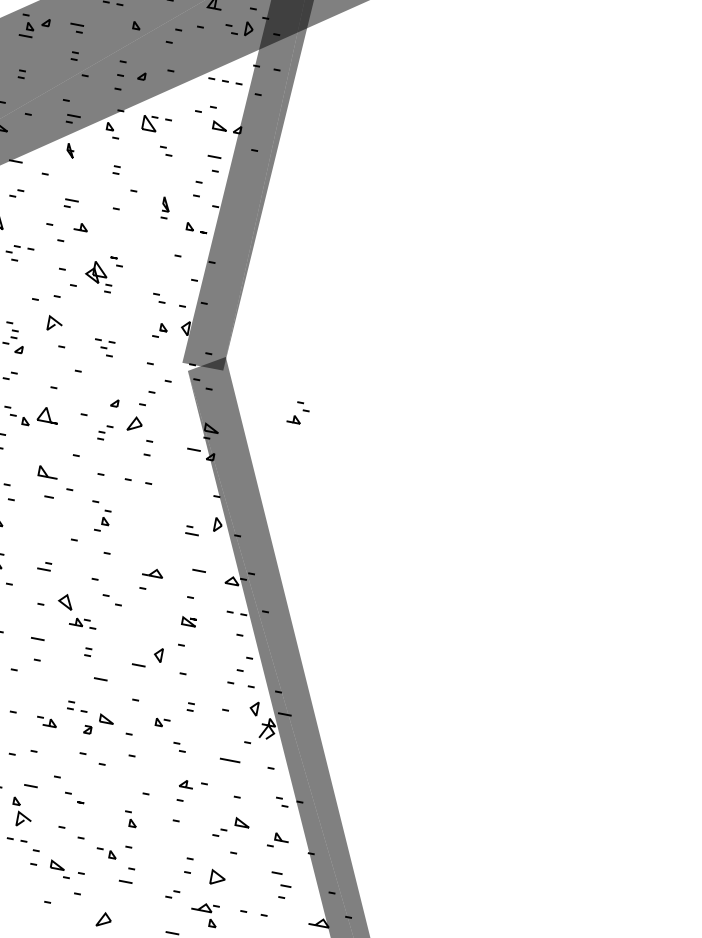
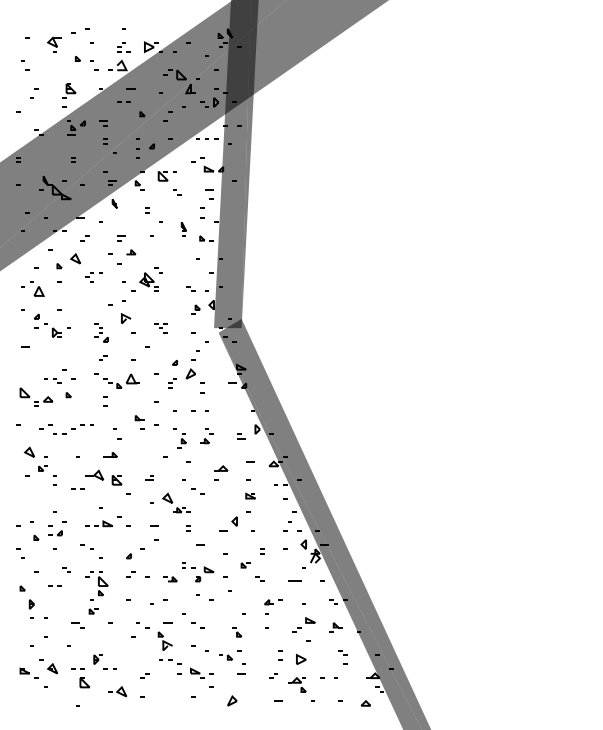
part: (297, 412) -> (206, 436), moved
part: (45, 481) -> (139, 422), size x0.71
part: (280, 879) -> (342, 652), size x0.62

